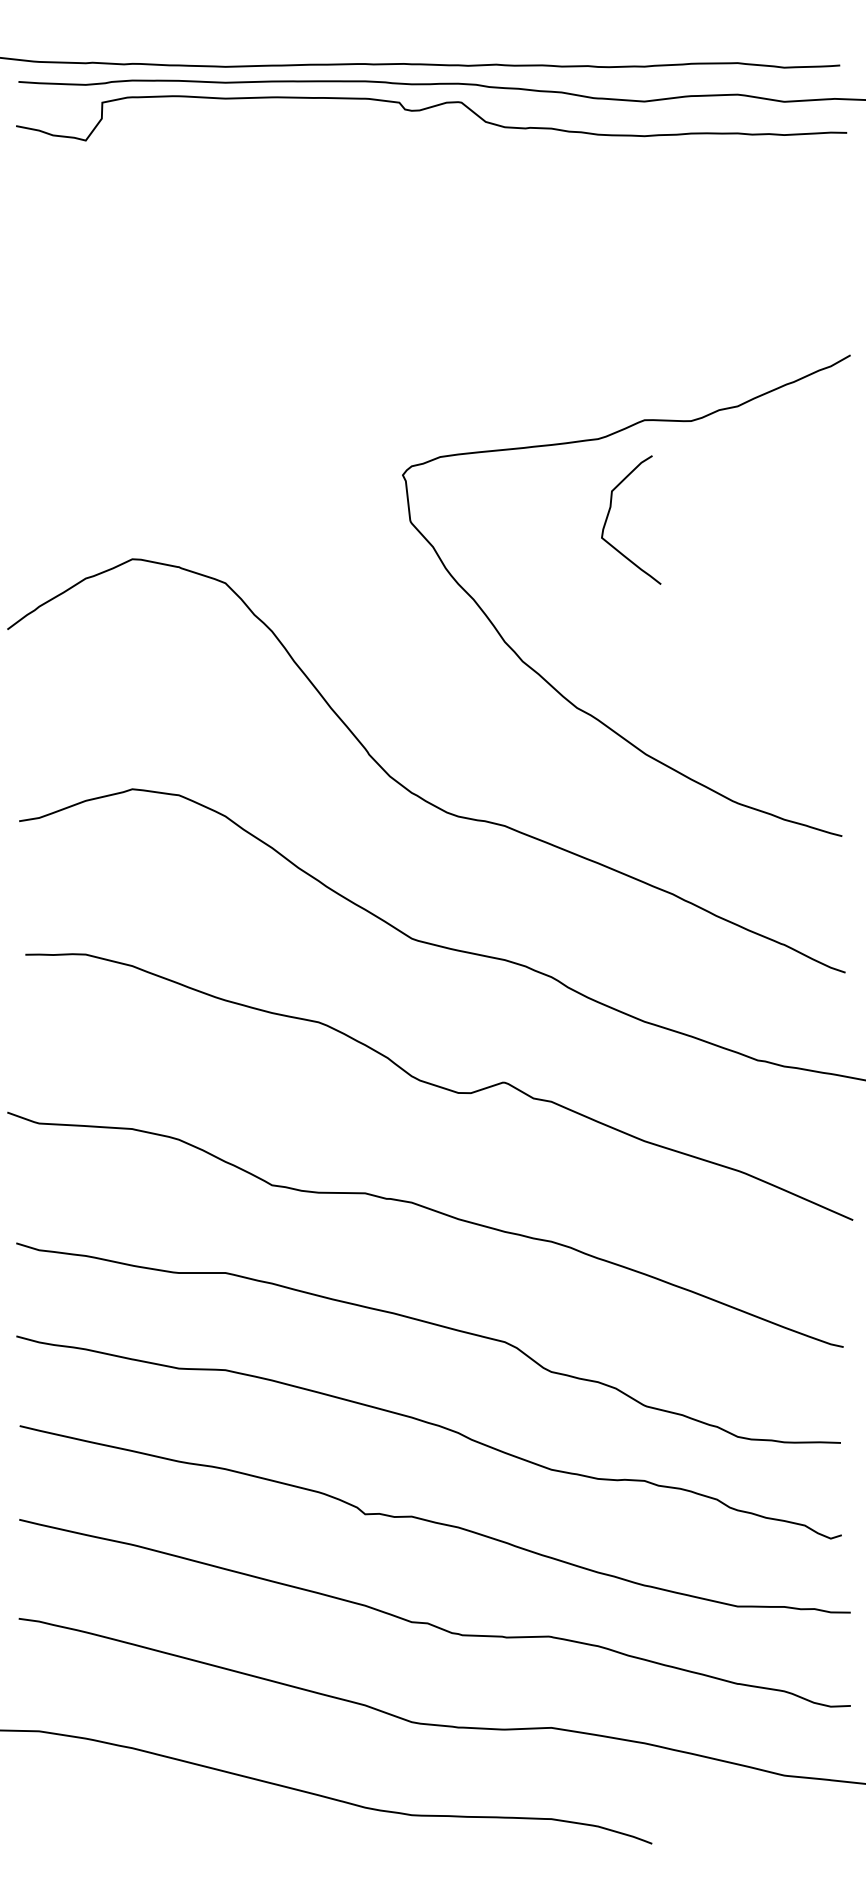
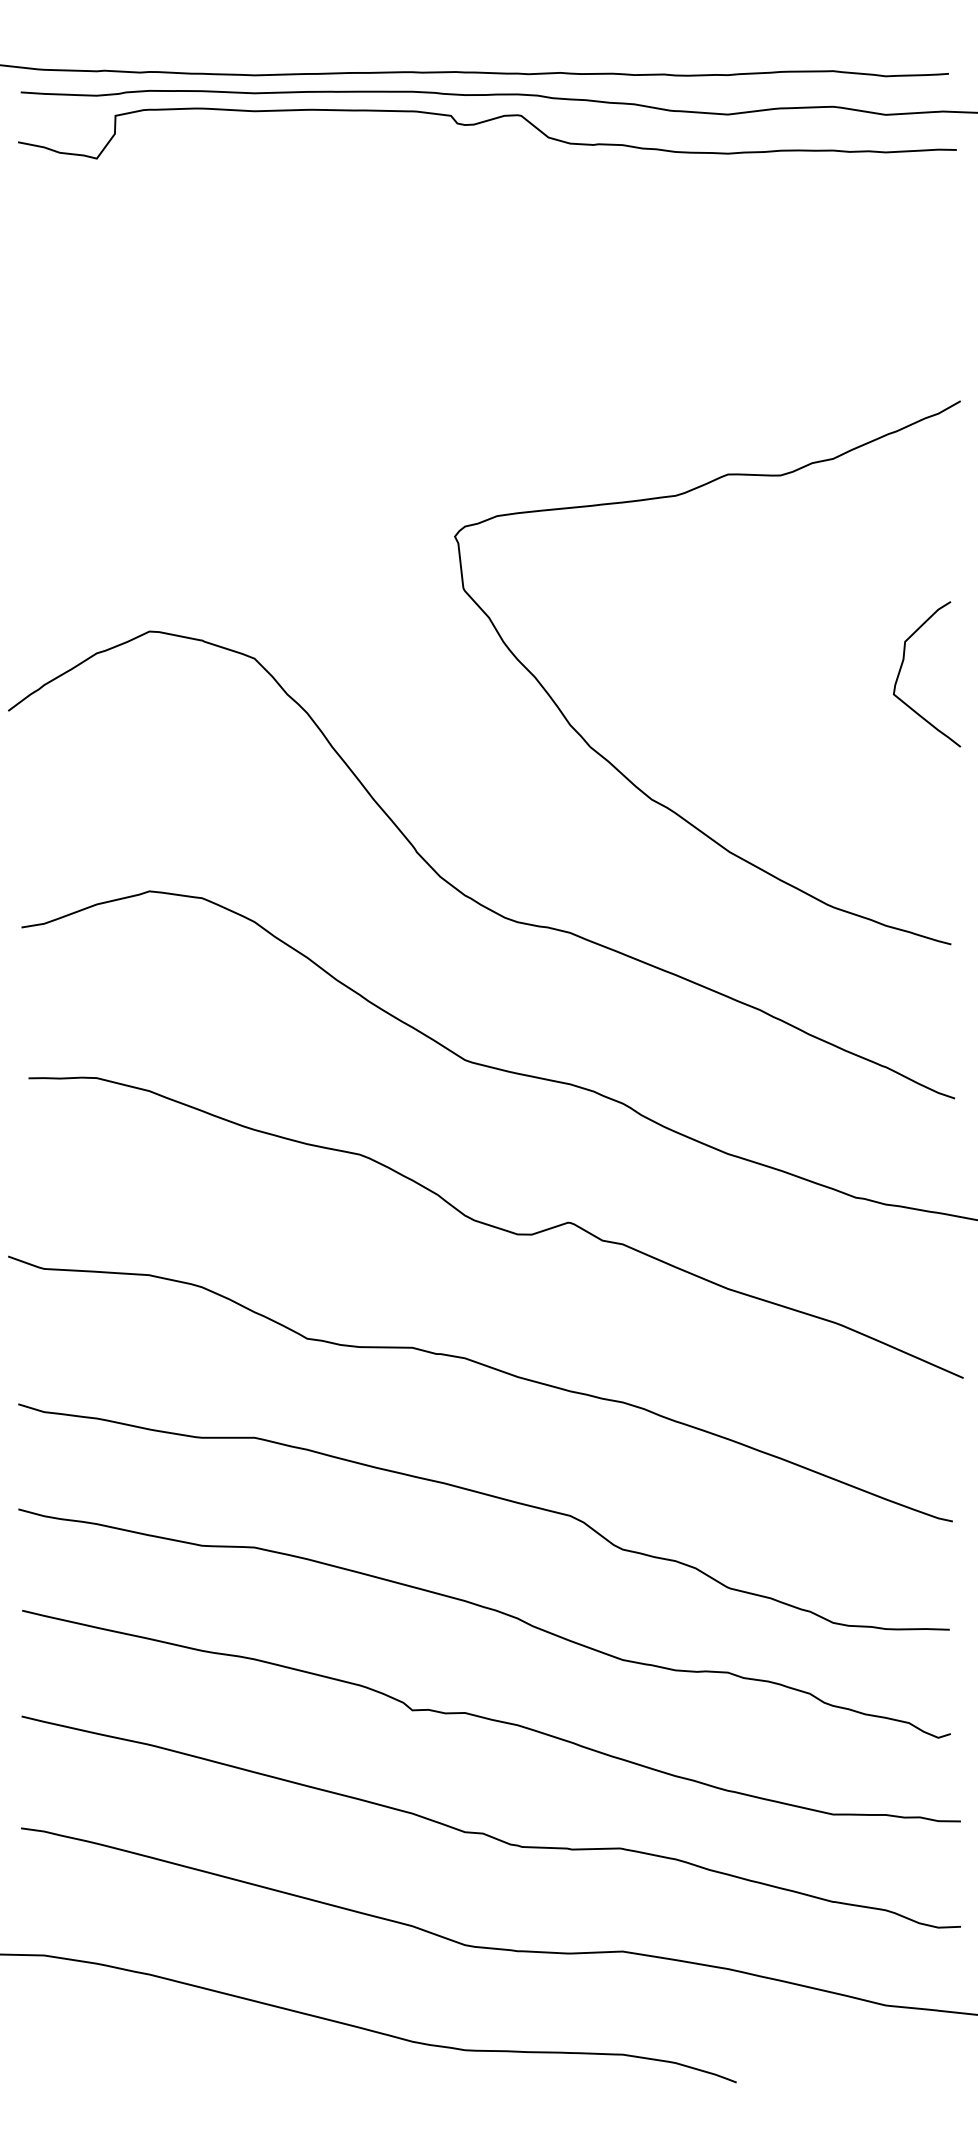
curve: (609, 513) -> (902, 666), moved

